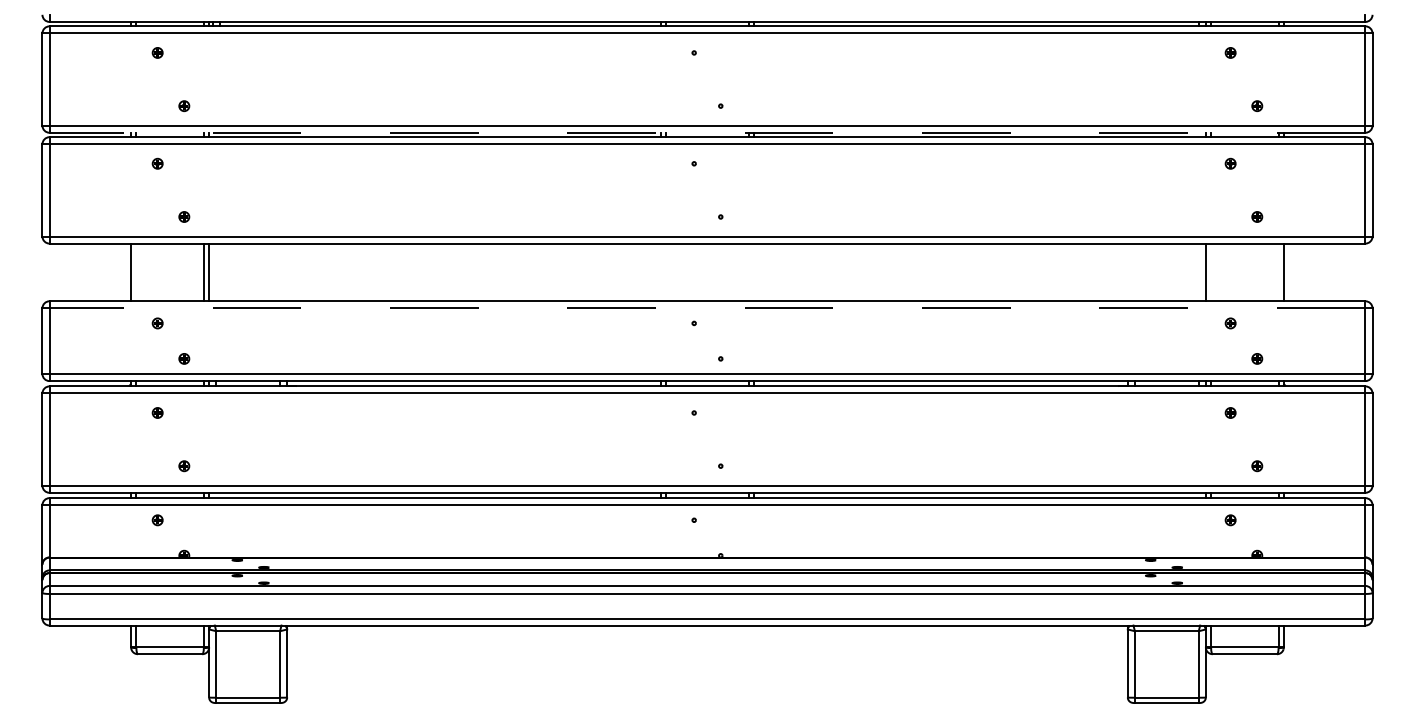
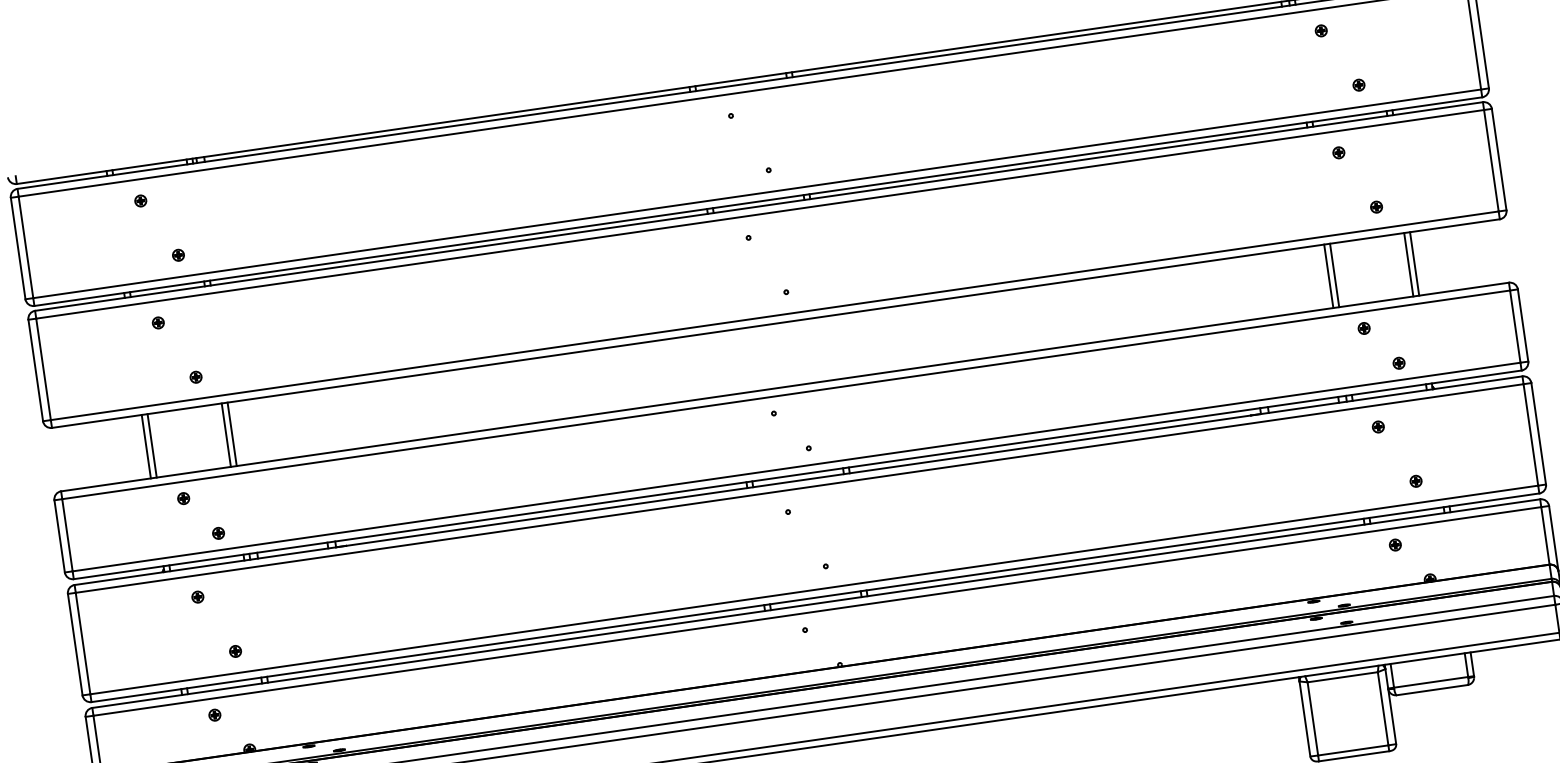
line: (707, 132) -> (758, 201), dashed -> solid
line: (136, 272) -> (152, 445), added
line: (1211, 272) -> (1335, 275), added
line: (1278, 272) -> (1408, 264), added
line: (707, 308) -> (786, 394), dashed -> solid

